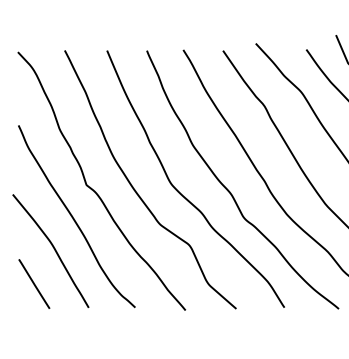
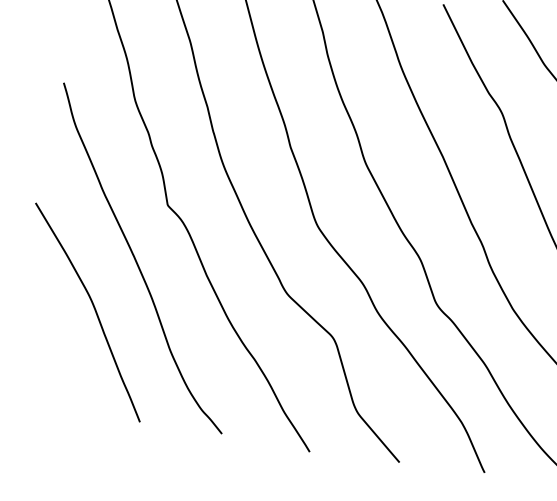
line: (34, 283) -> (50, 365), removed

